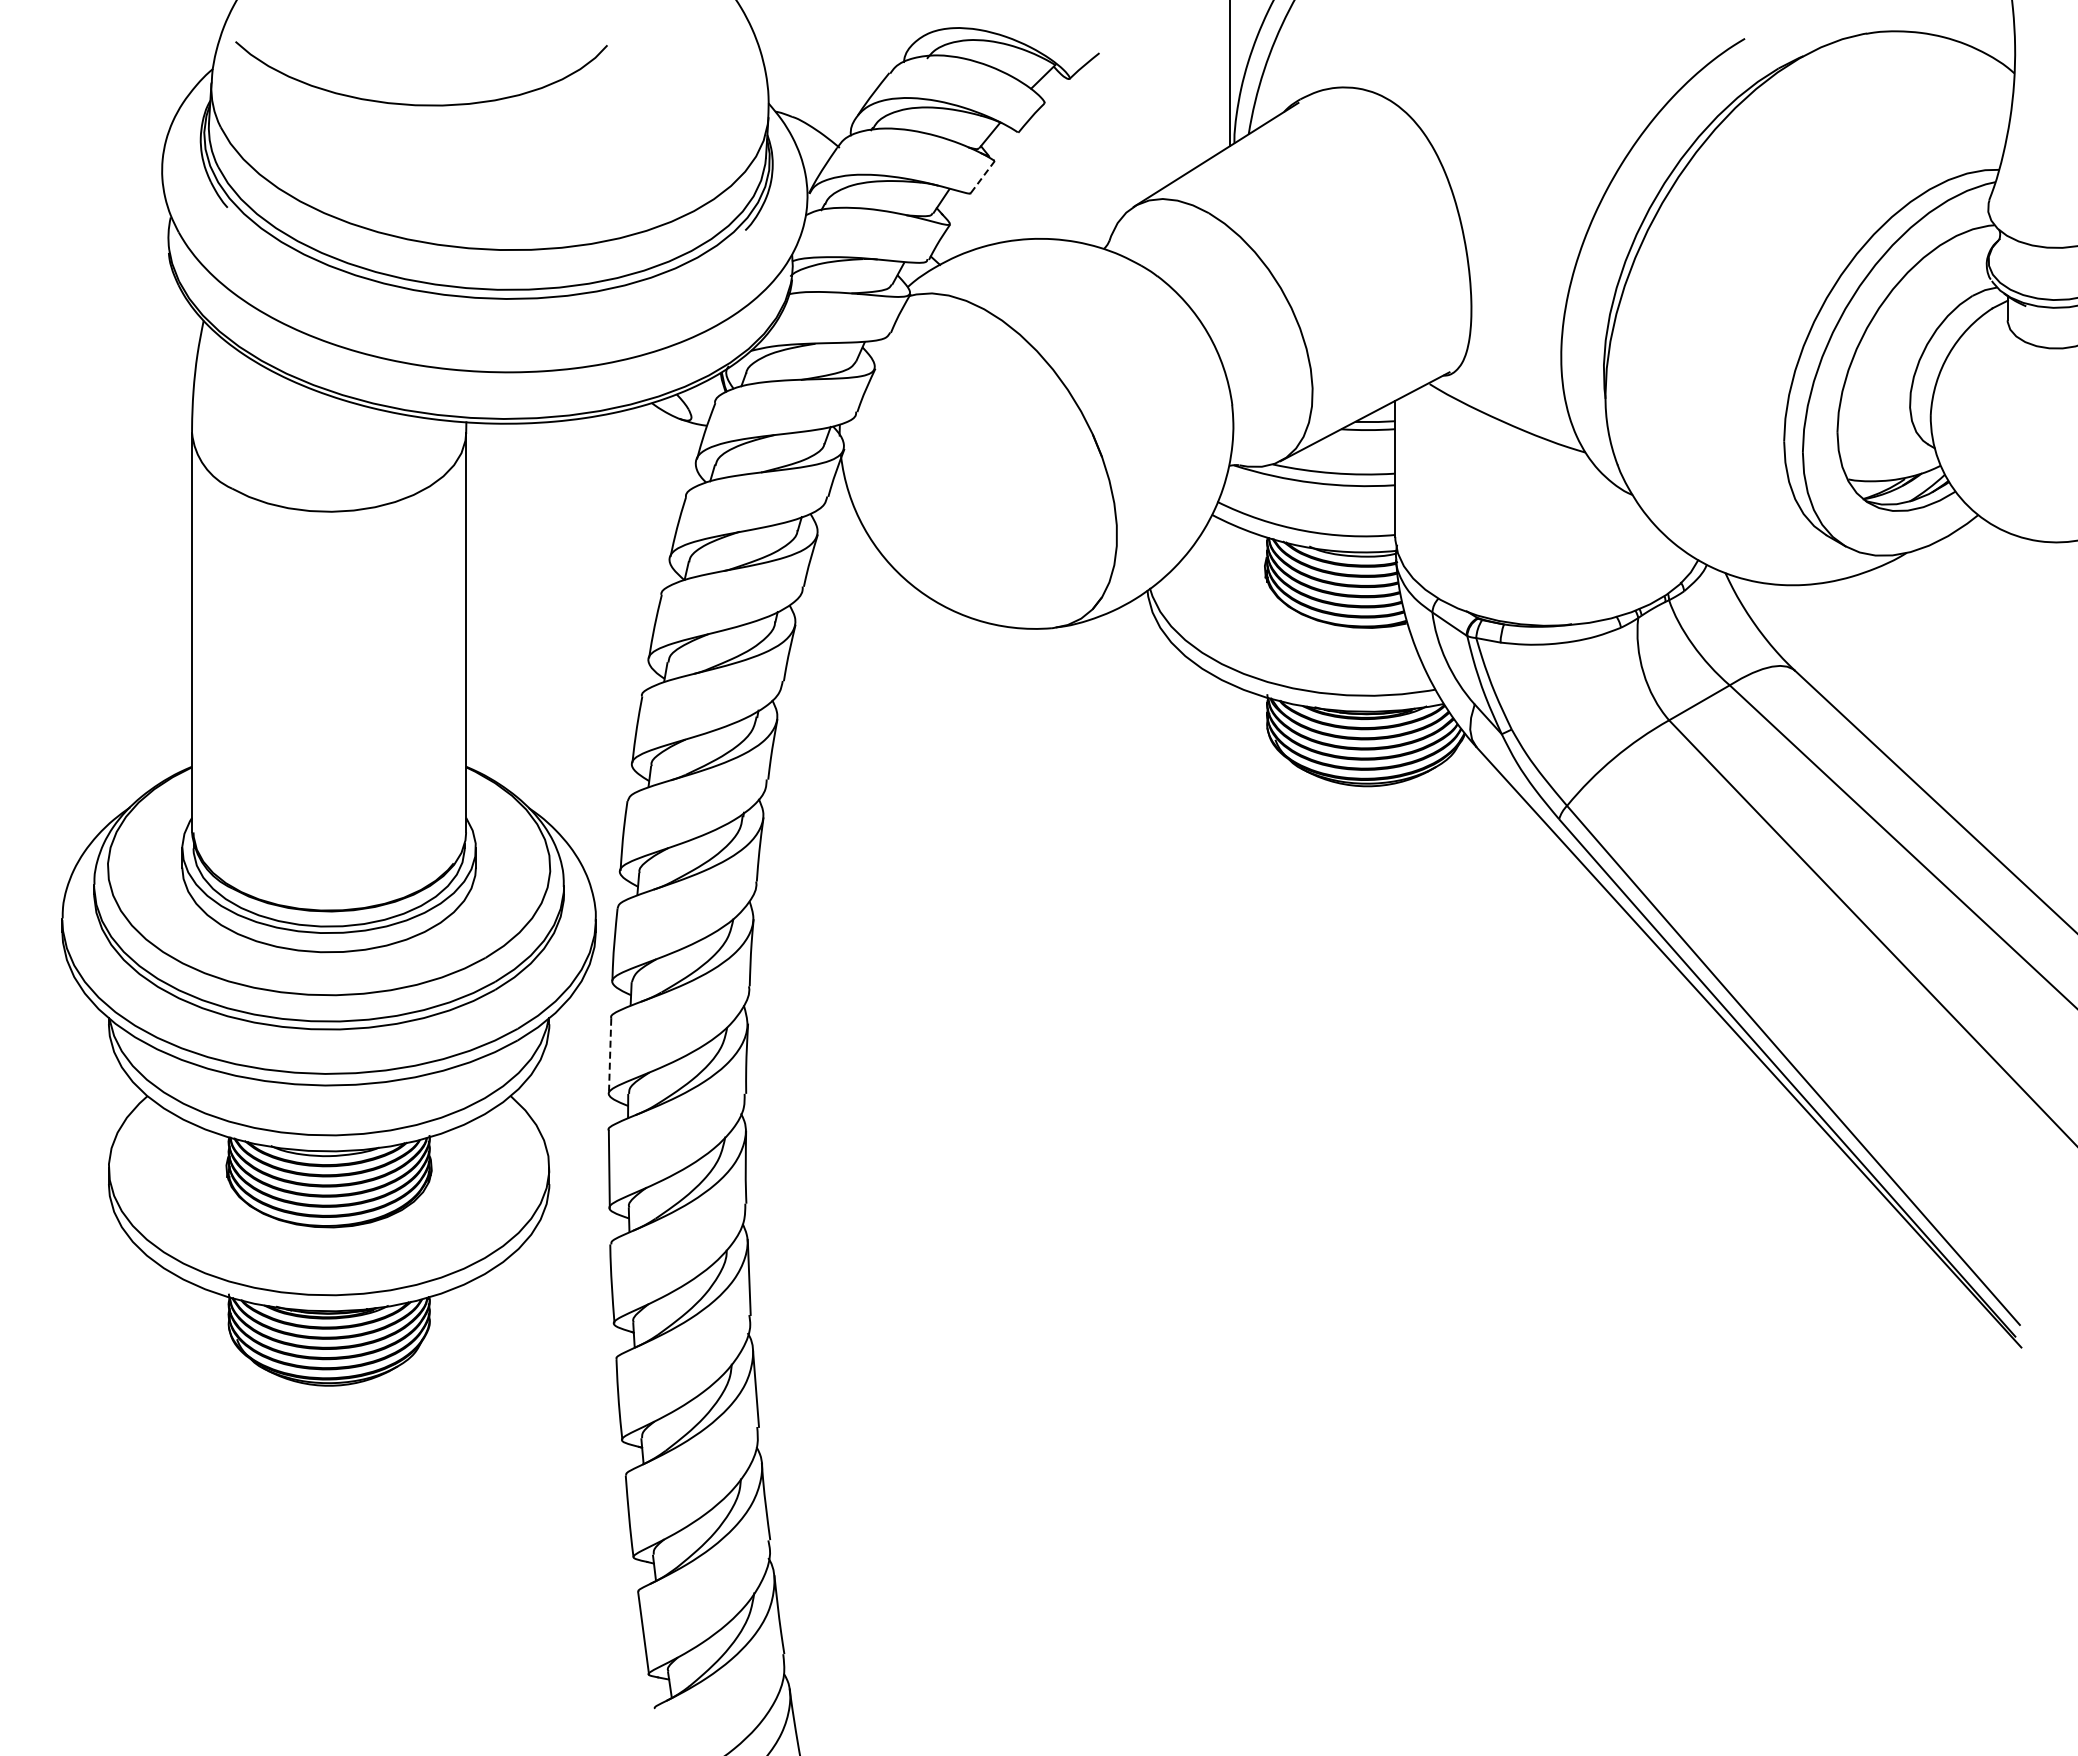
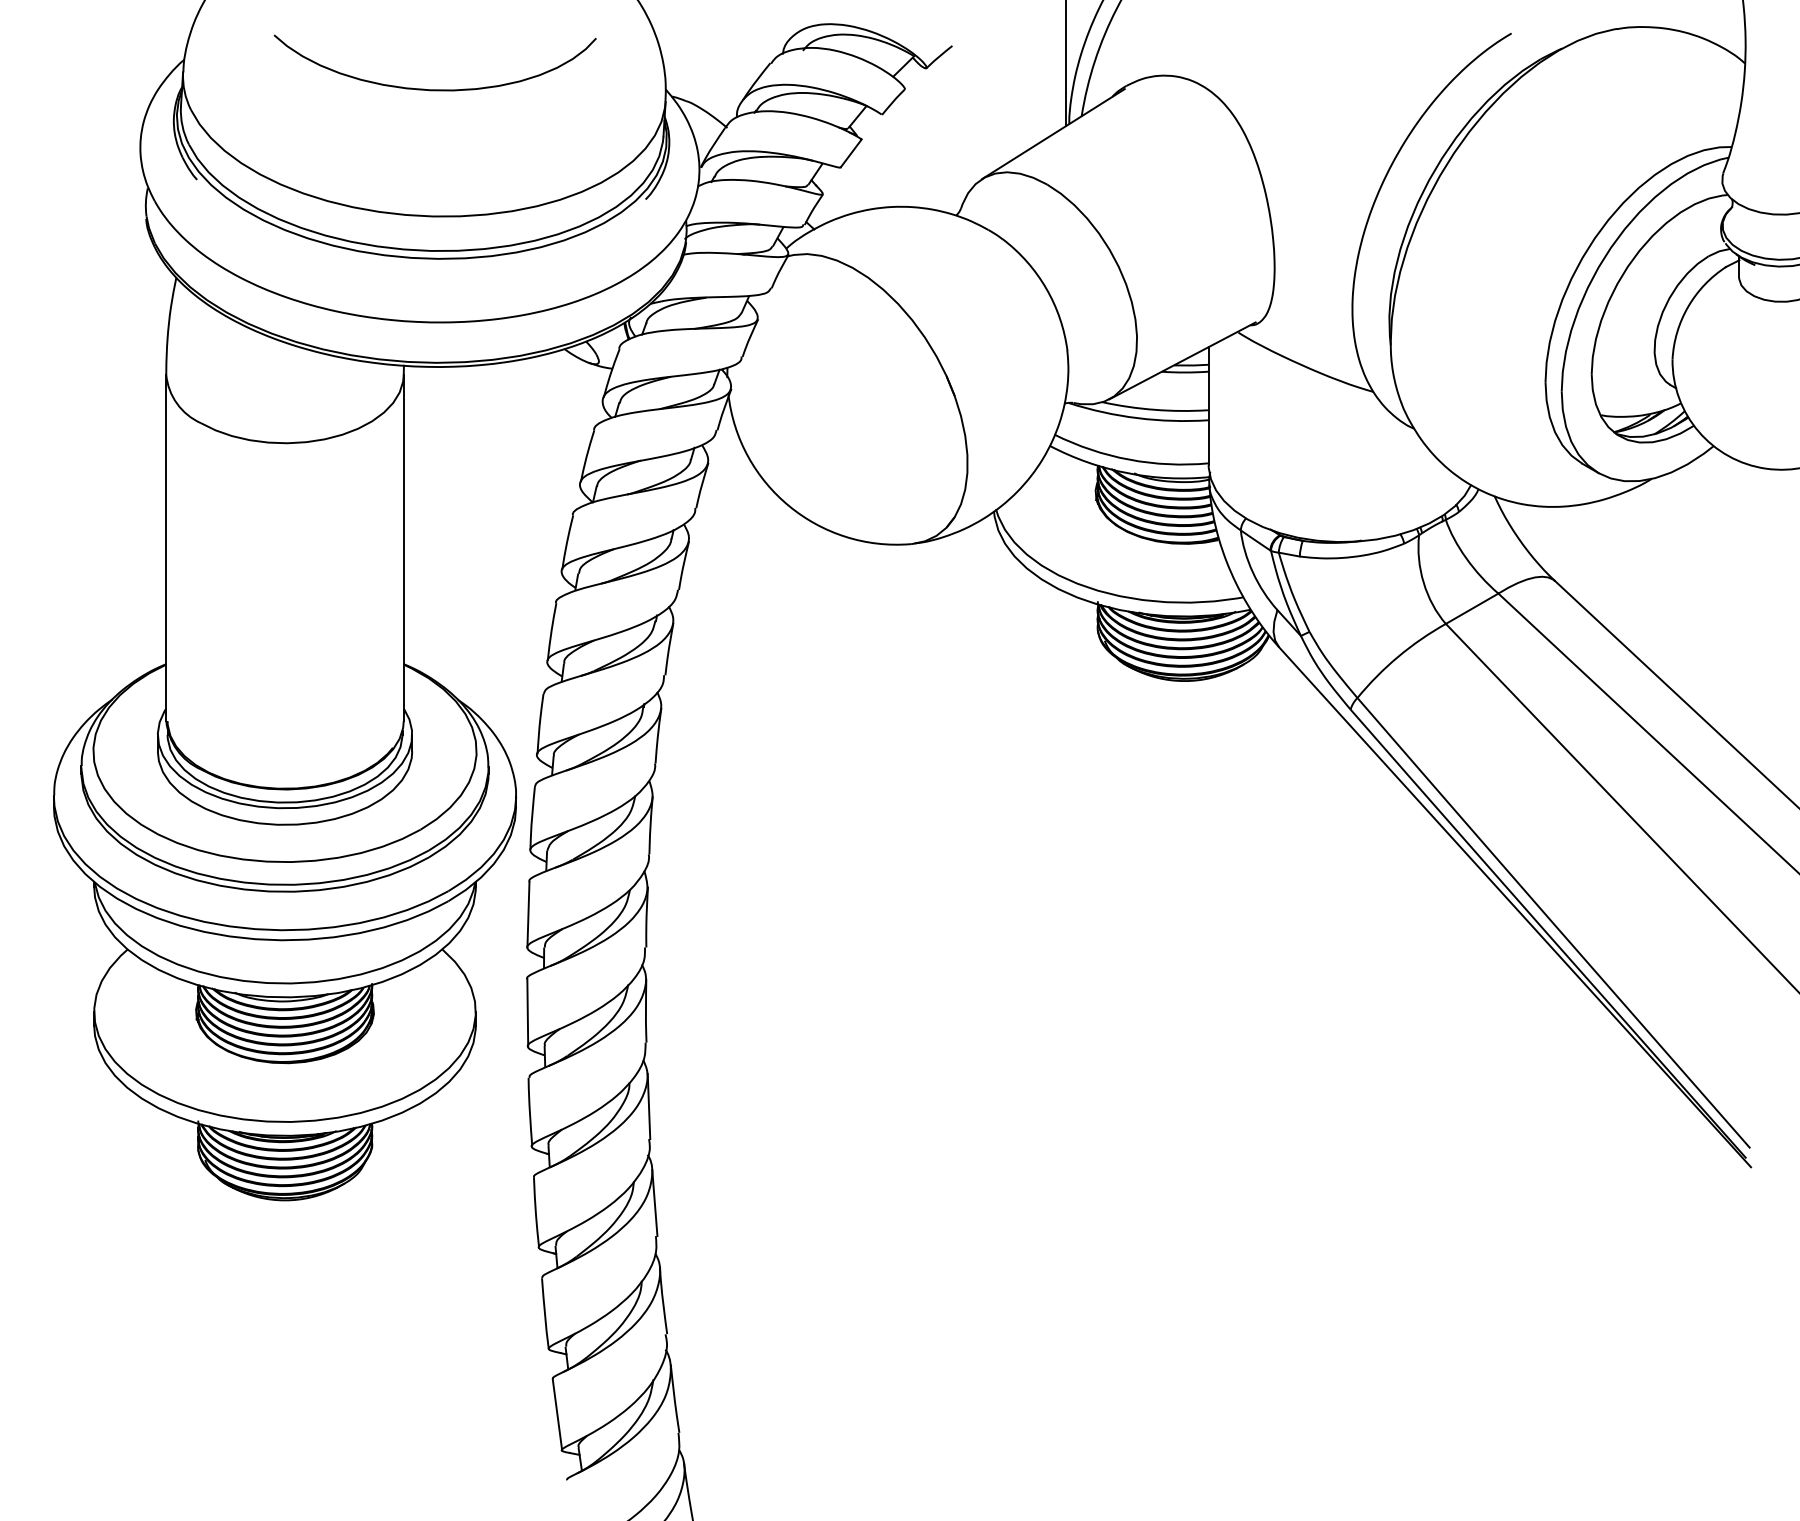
curve: (421, 104) -> (435, 89), moved
line: (982, 176) -> (851, 152), dashed -> solid
line: (610, 1056) -> (528, 915), dashed -> solid

